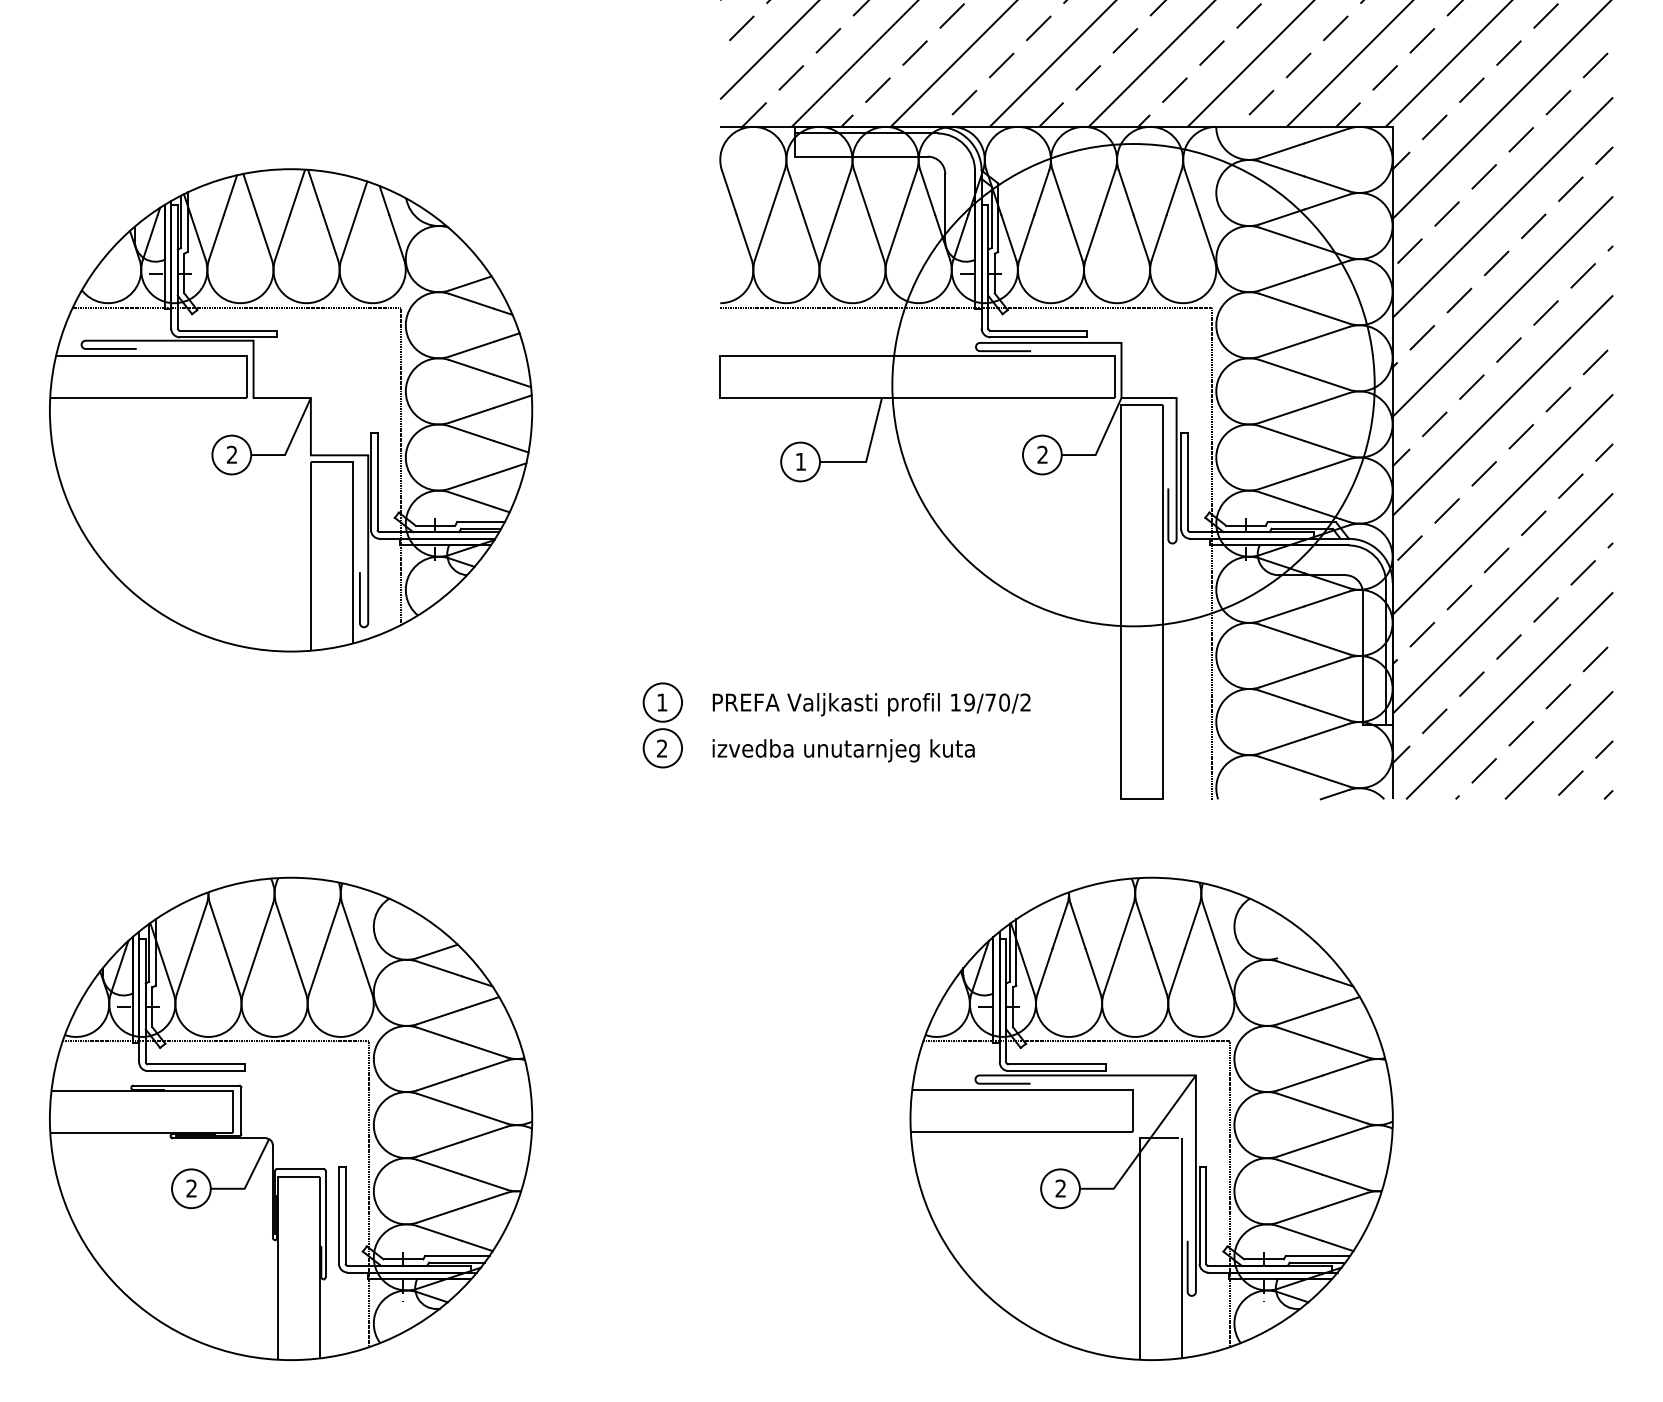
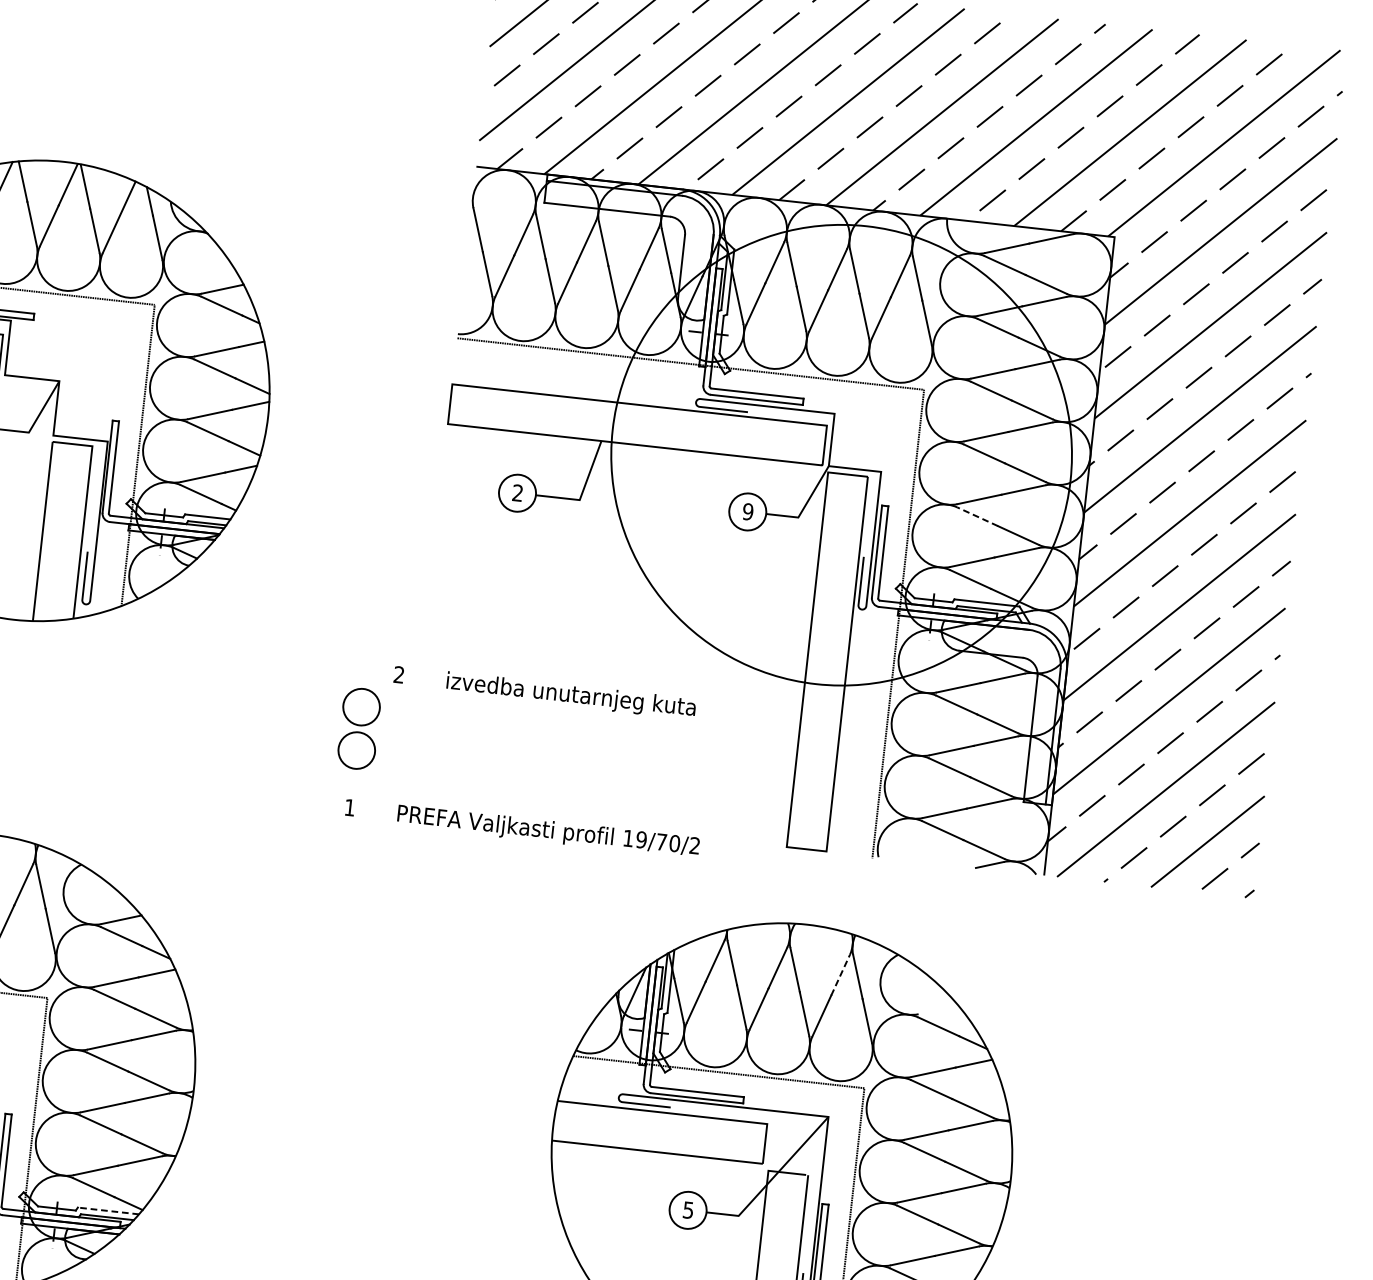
line: (1282, 433) -> (977, 516), solid -> dashed
text: (1042, 454) -> (747, 511), 2 -> 9
text: (800, 461) -> (517, 492), 1 -> 2
text: (843, 704) -> (521, 828), moved
text: (815, 750) -> (544, 692), moved
line: (1192, 926) -> (840, 975), solid -> dashed
text: (1060, 1188) -> (688, 1210), 2 -> 5
line: (456, 1256) -> (107, 1211), solid -> dashed

